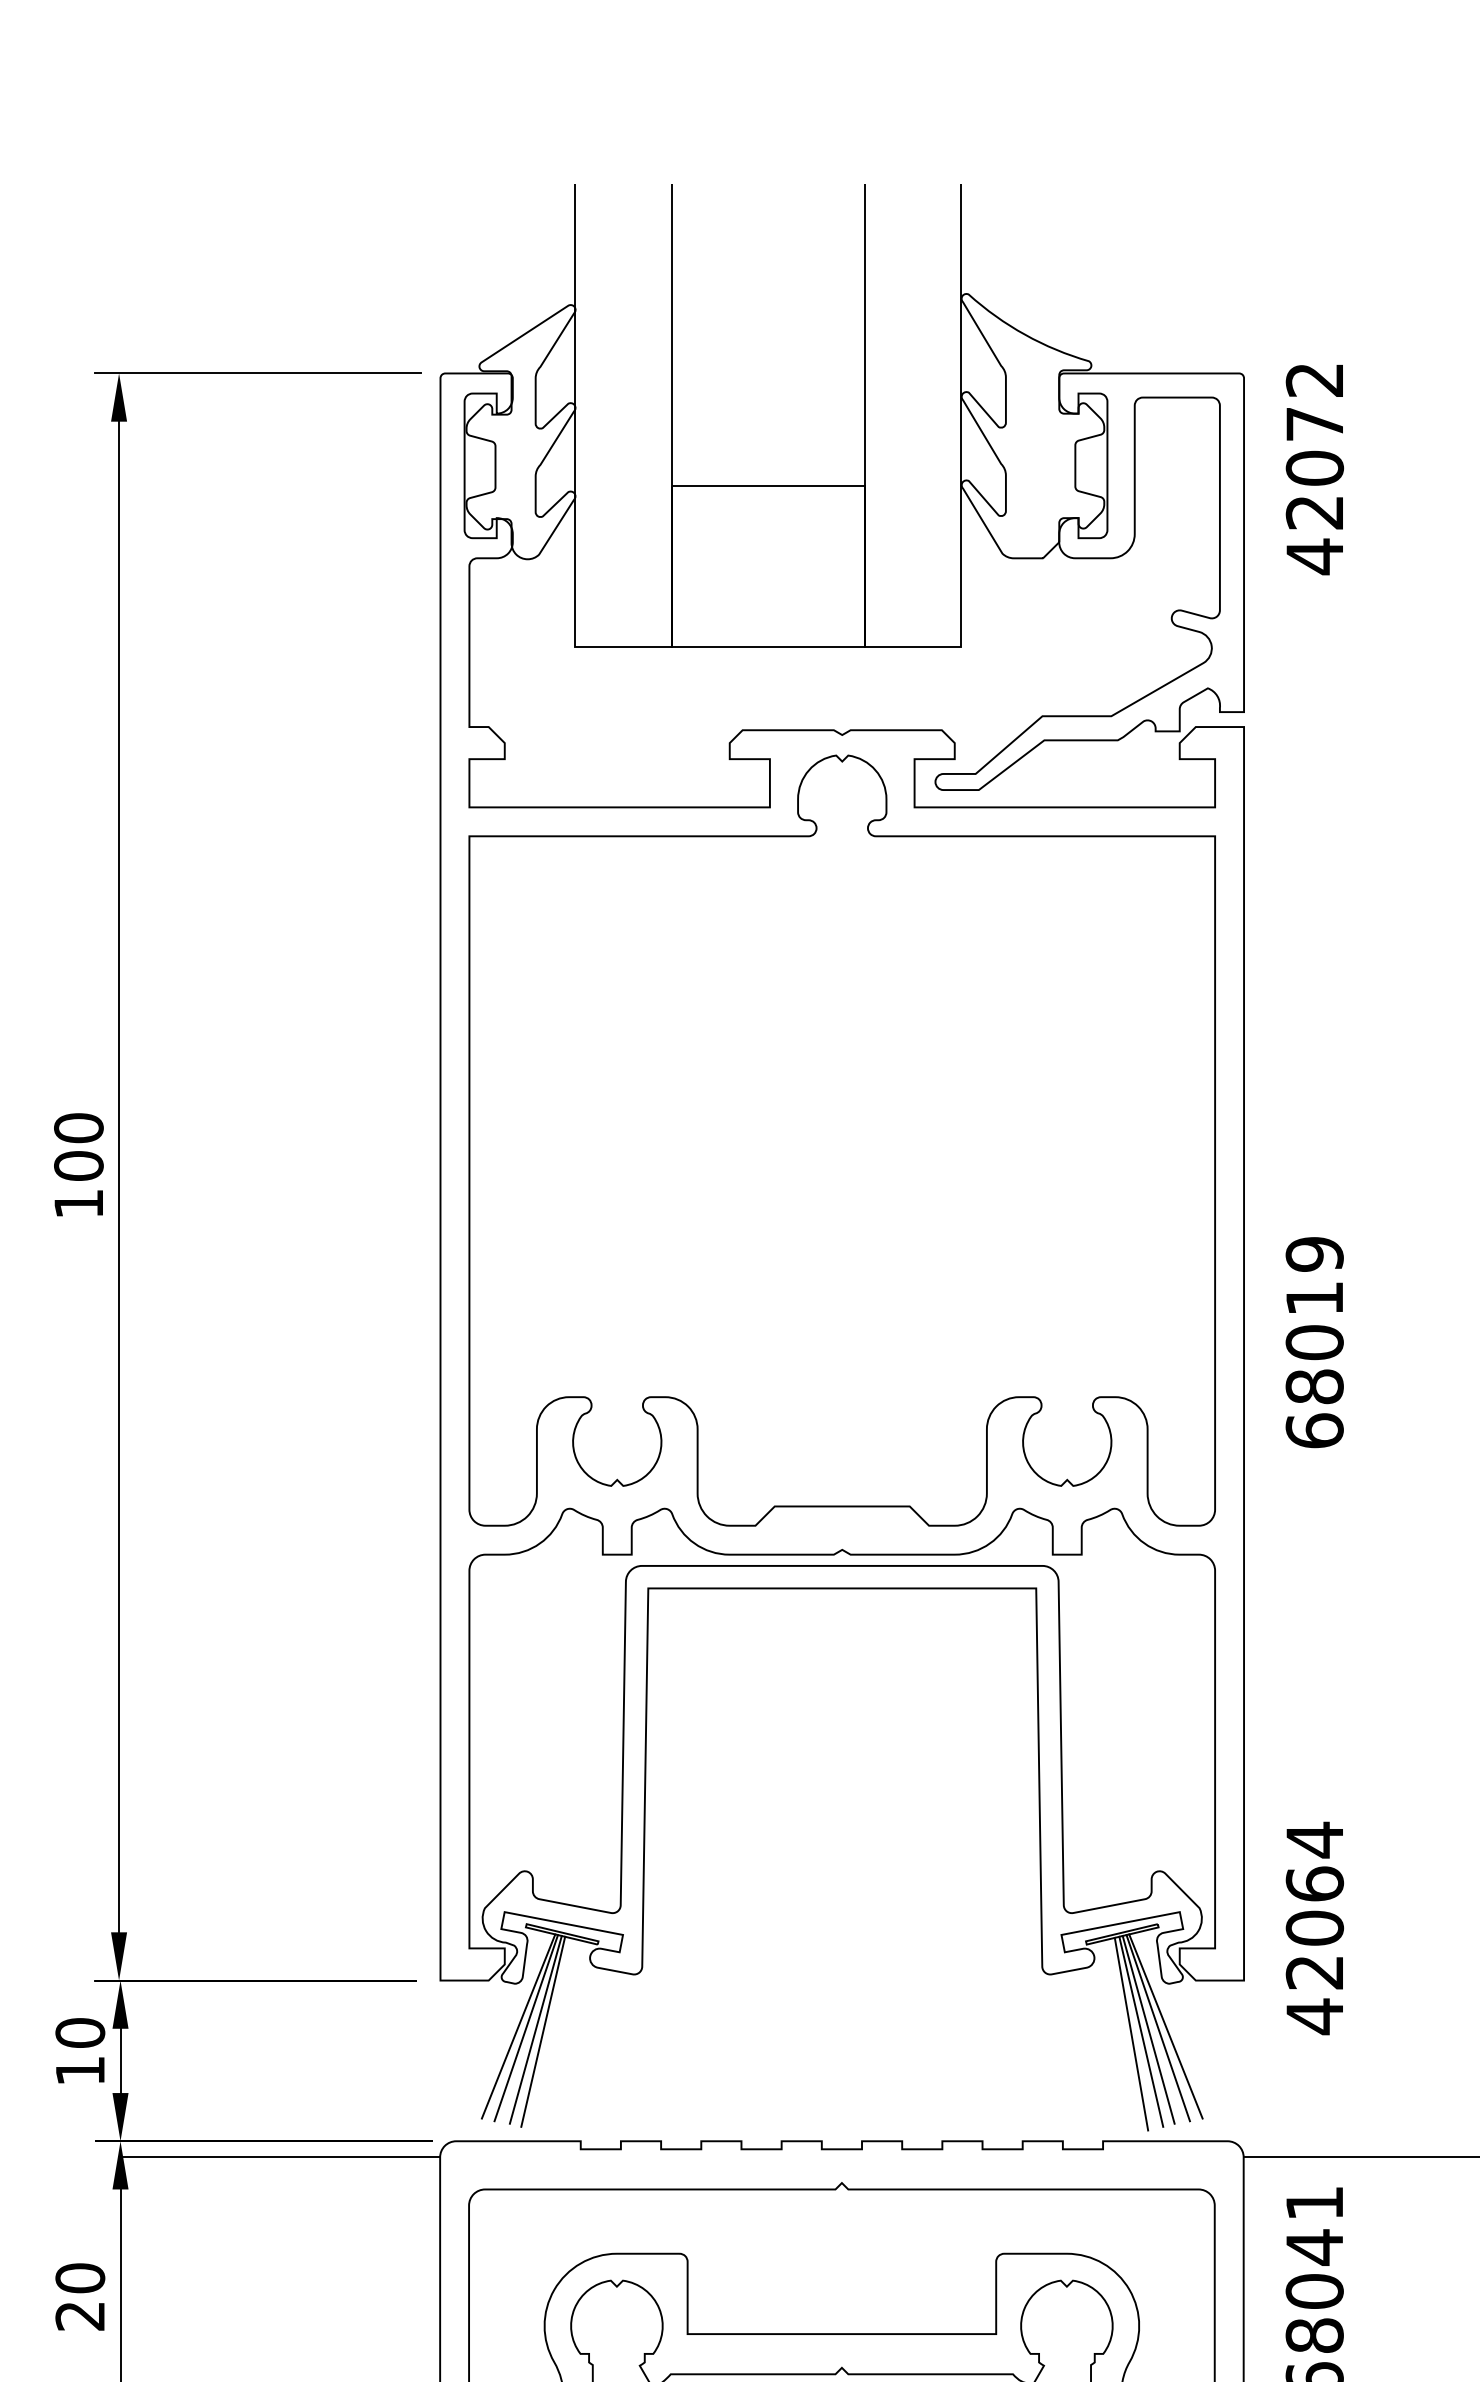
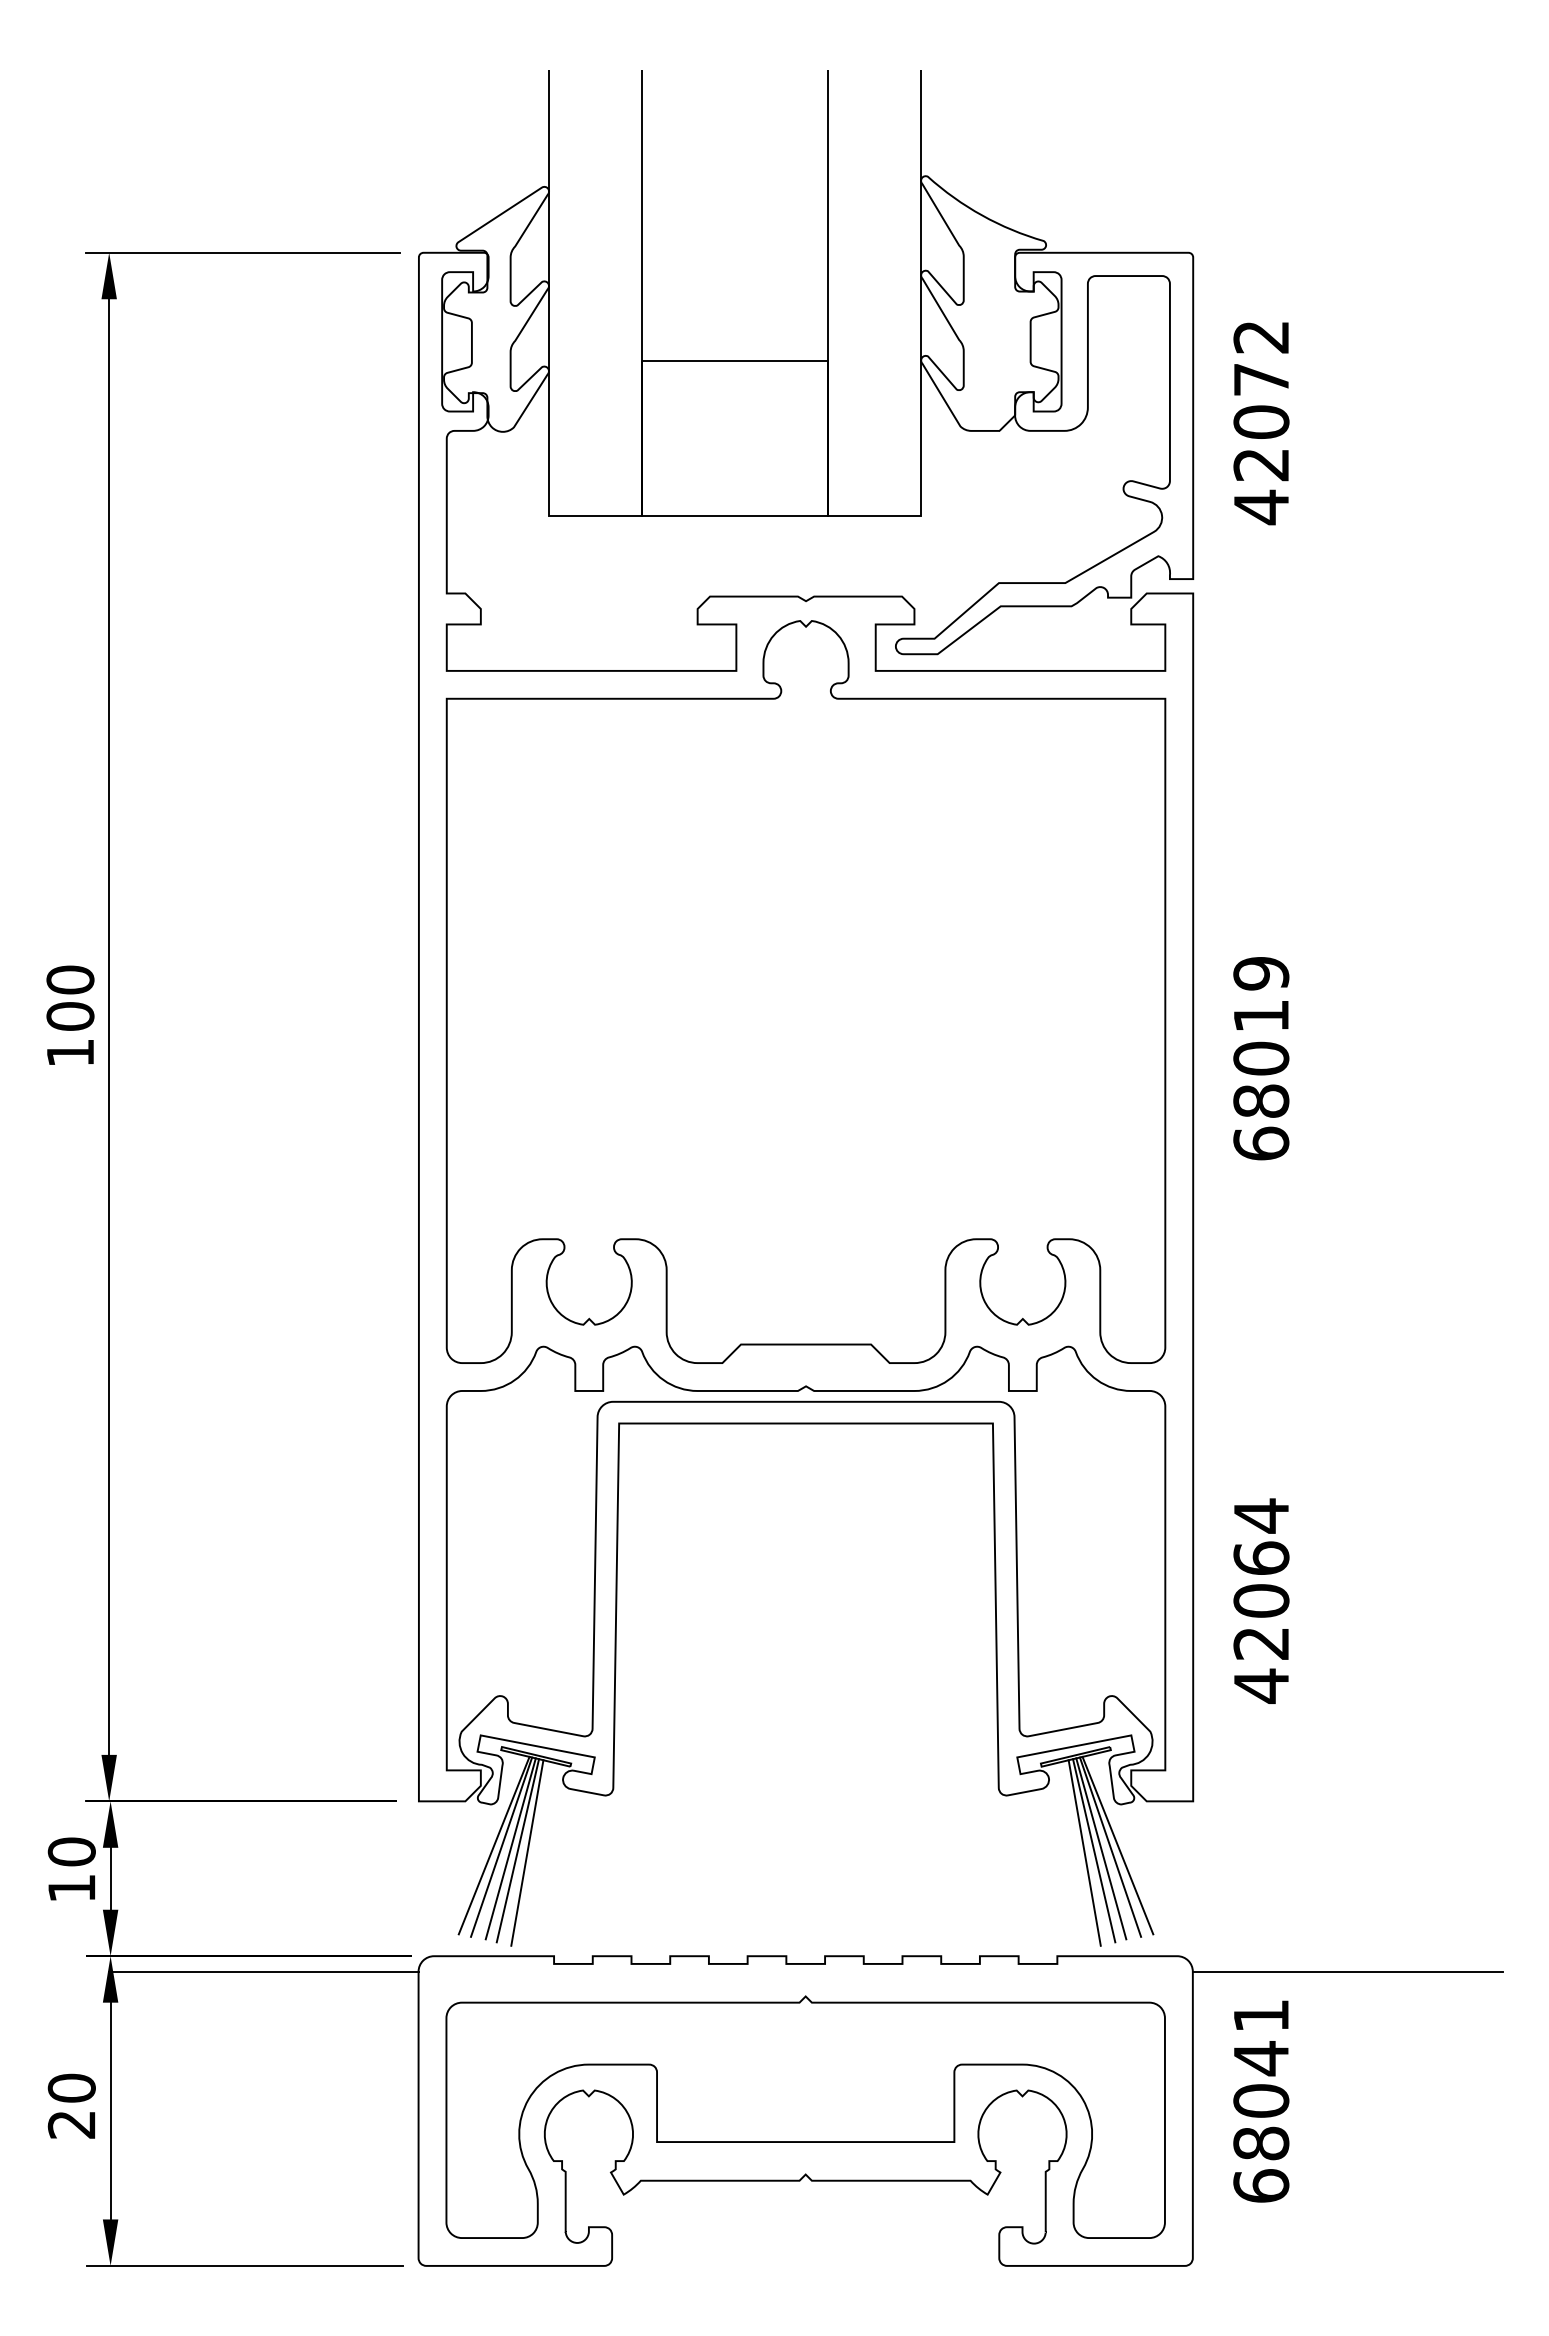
text: (1314, 469) -> (1261, 423), moved
text: (1314, 1342) -> (1261, 1058), moved
text: (1314, 1927) -> (1261, 1600), moved
line: (553, 2033) -> (527, 1852), added

